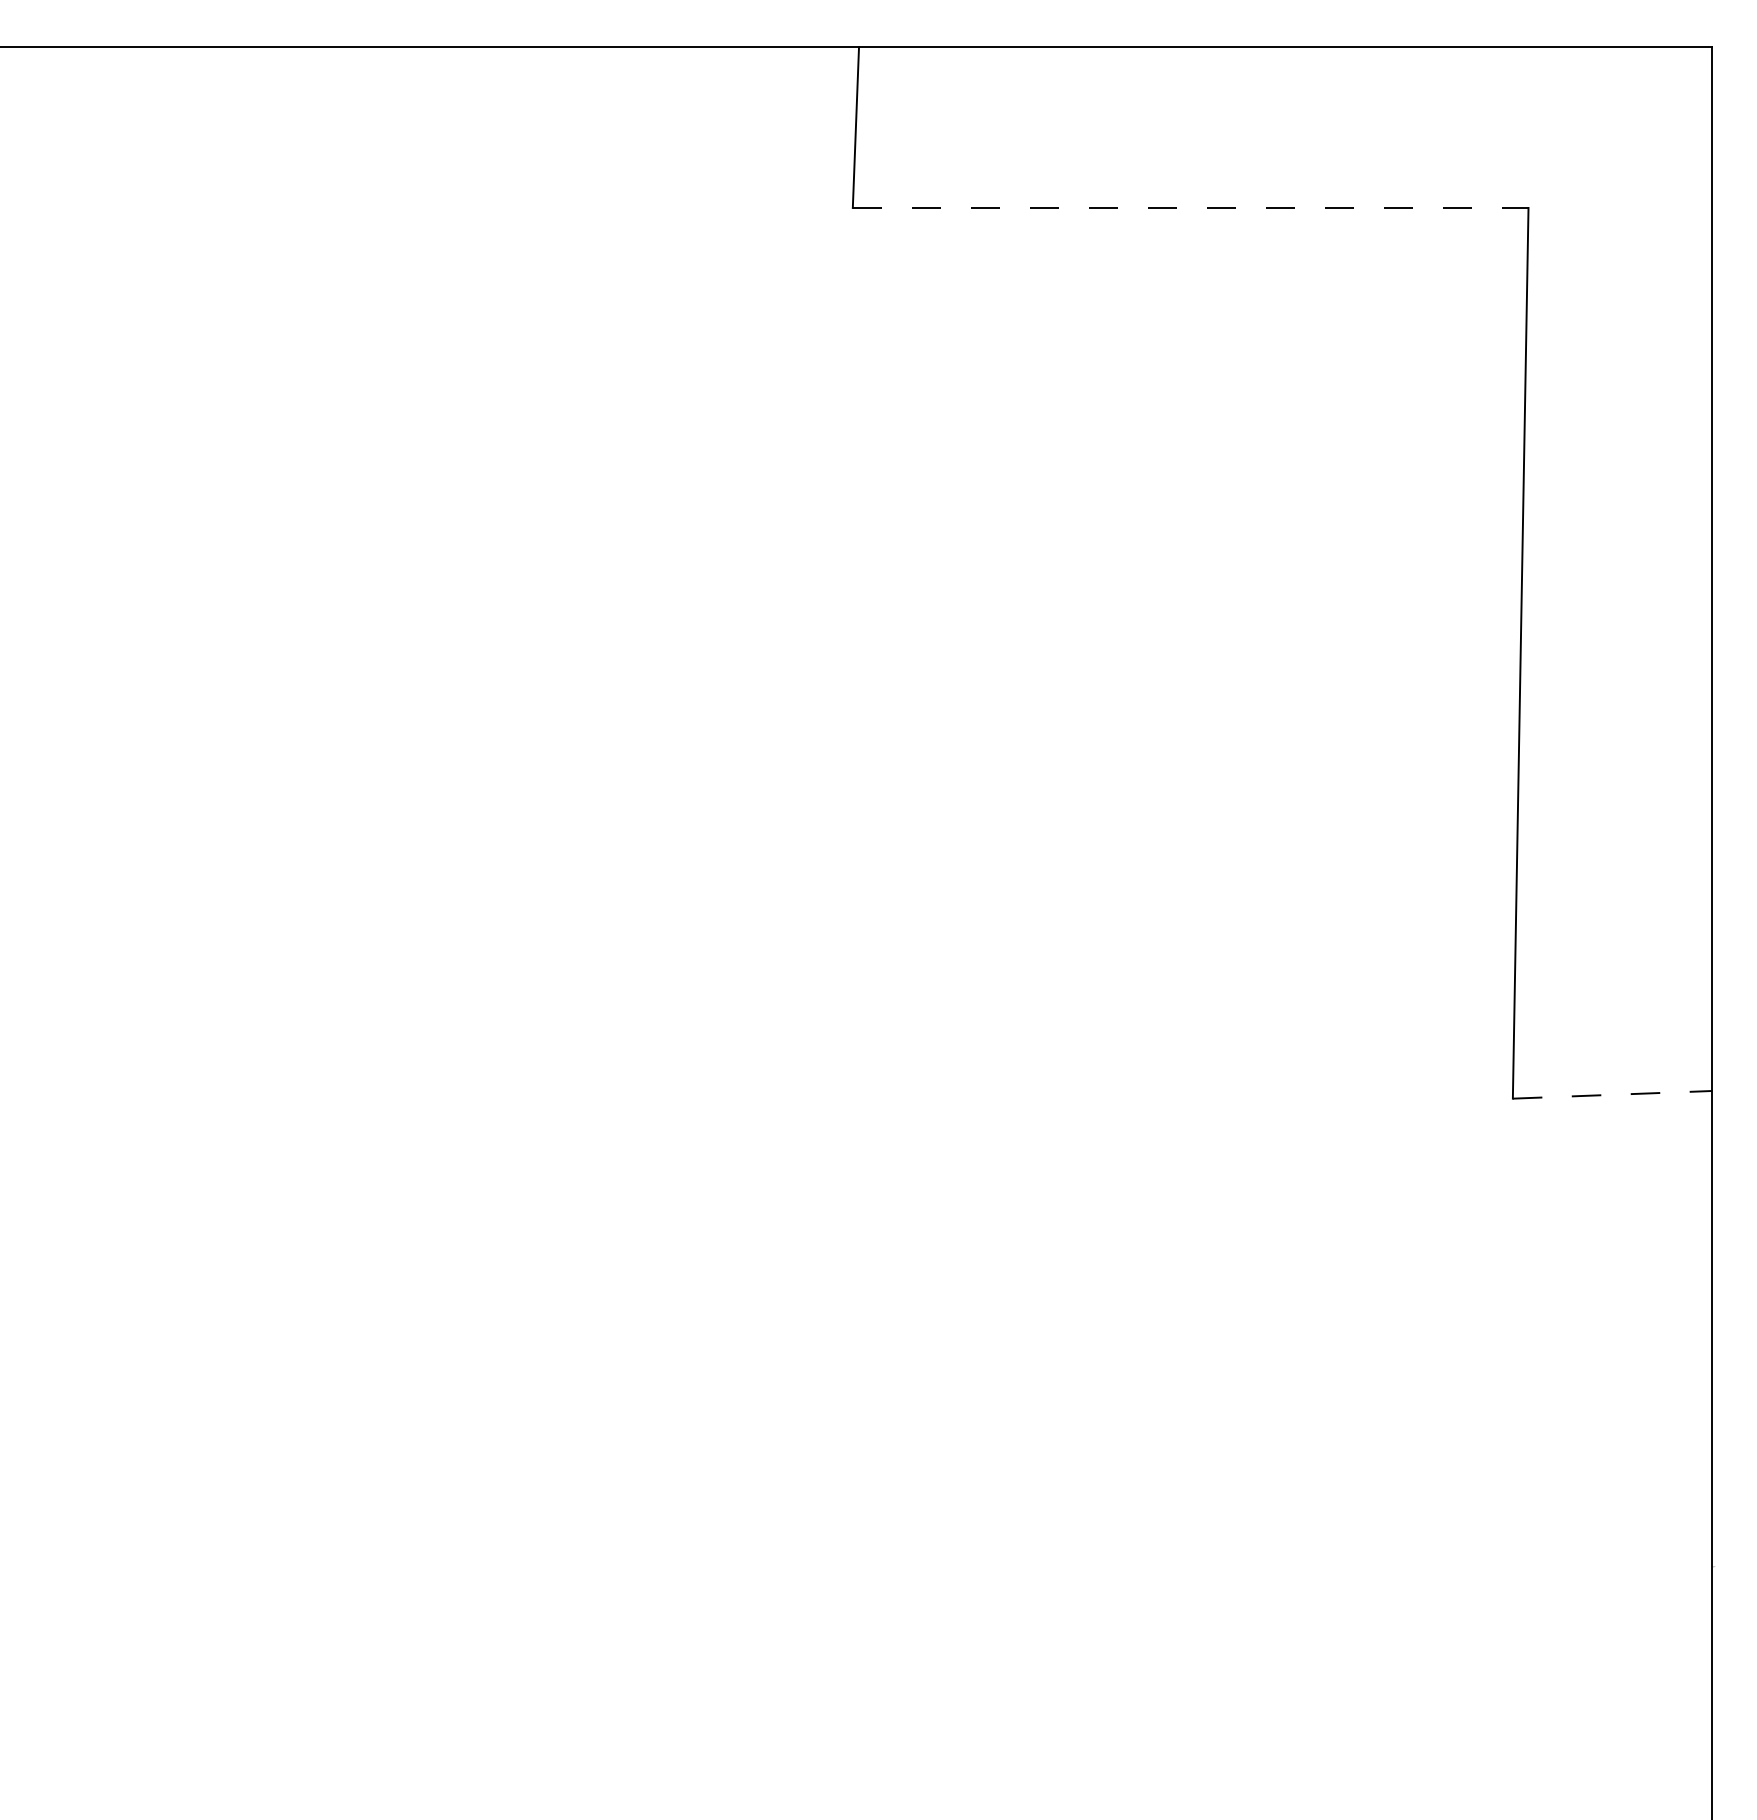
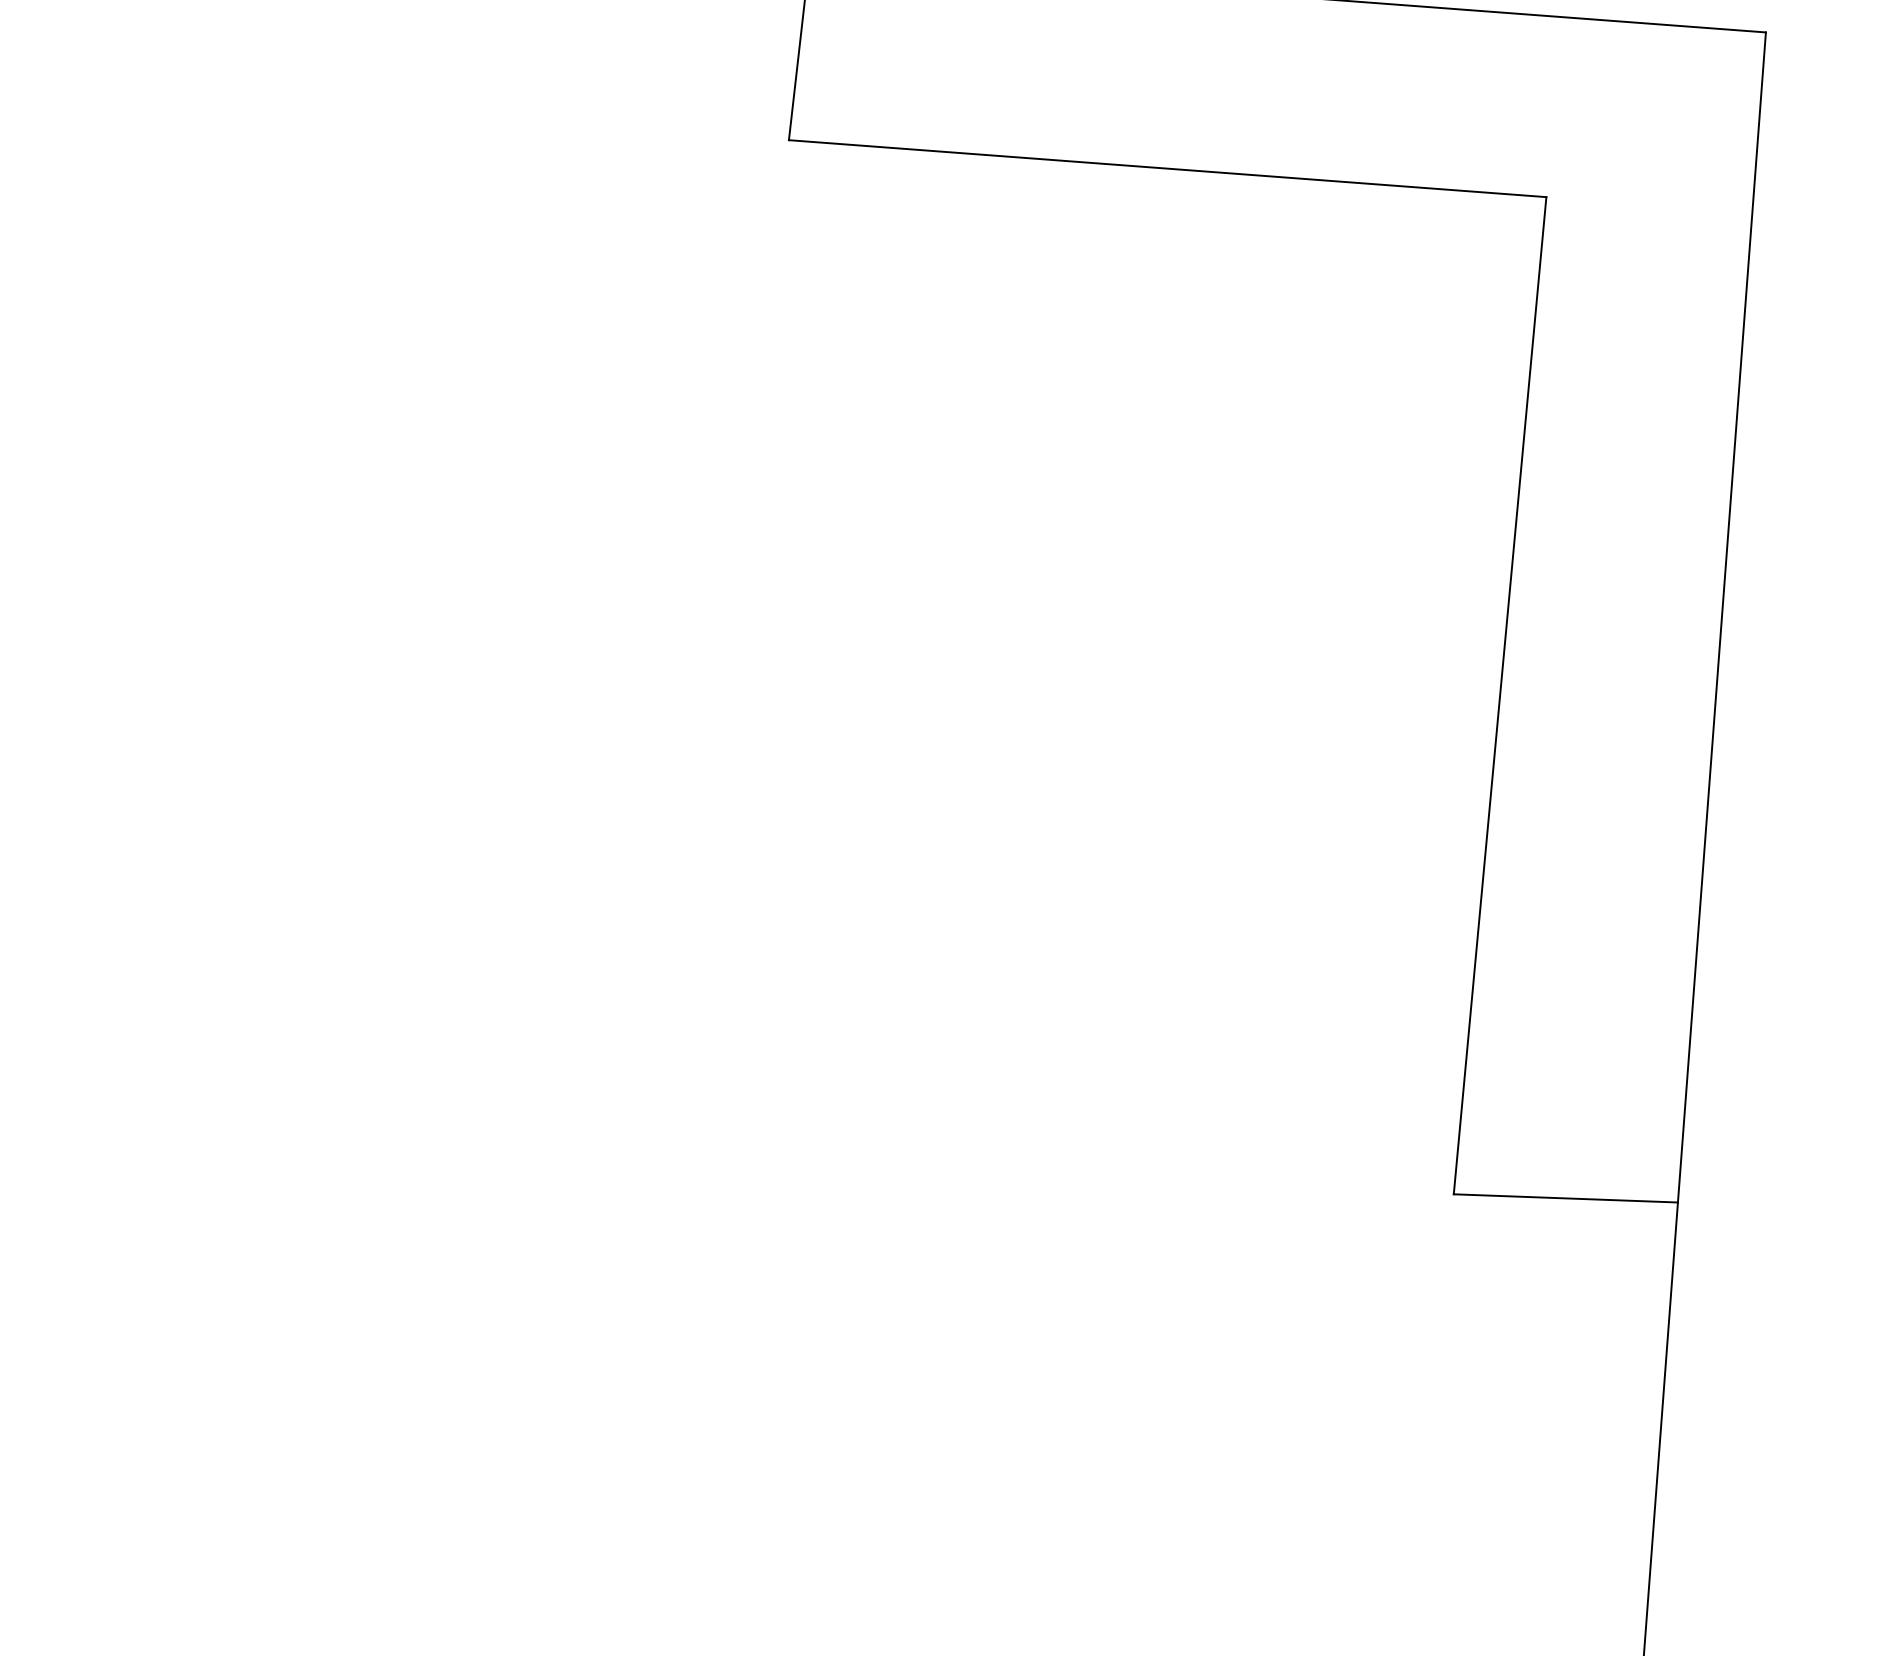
line: (1190, 207) -> (1167, 168), dashed -> solid
line: (1612, 1094) -> (1565, 1198), dashed -> solid

